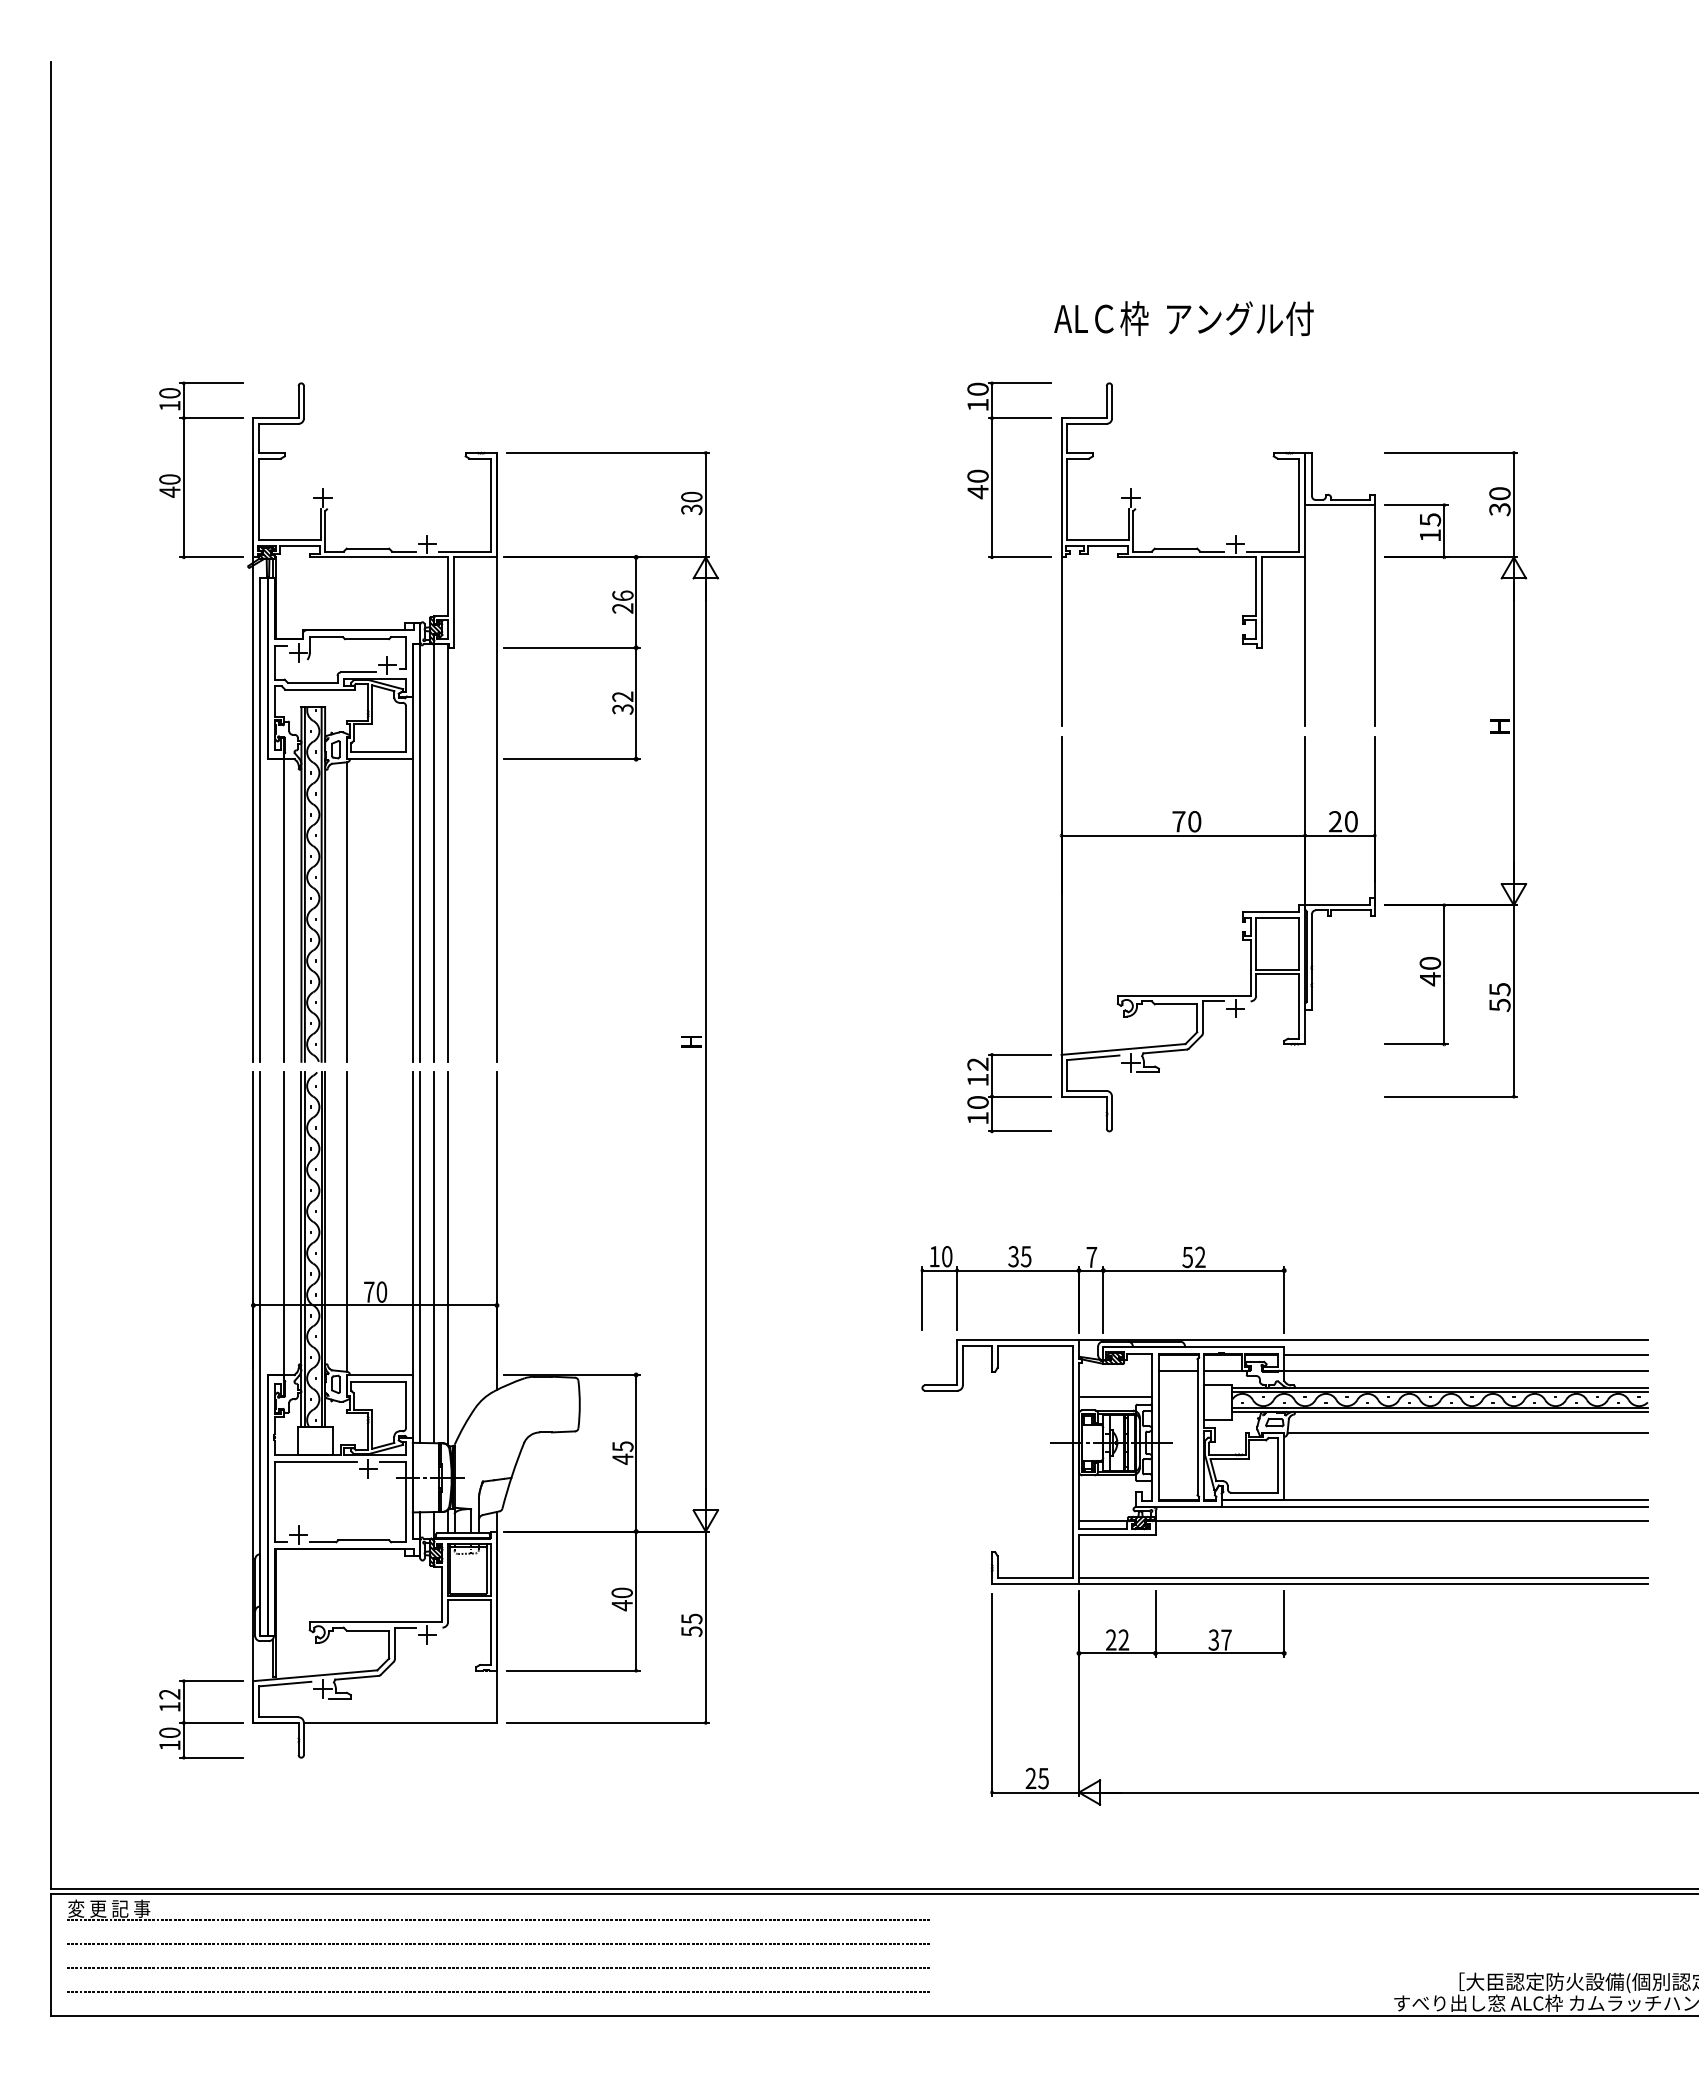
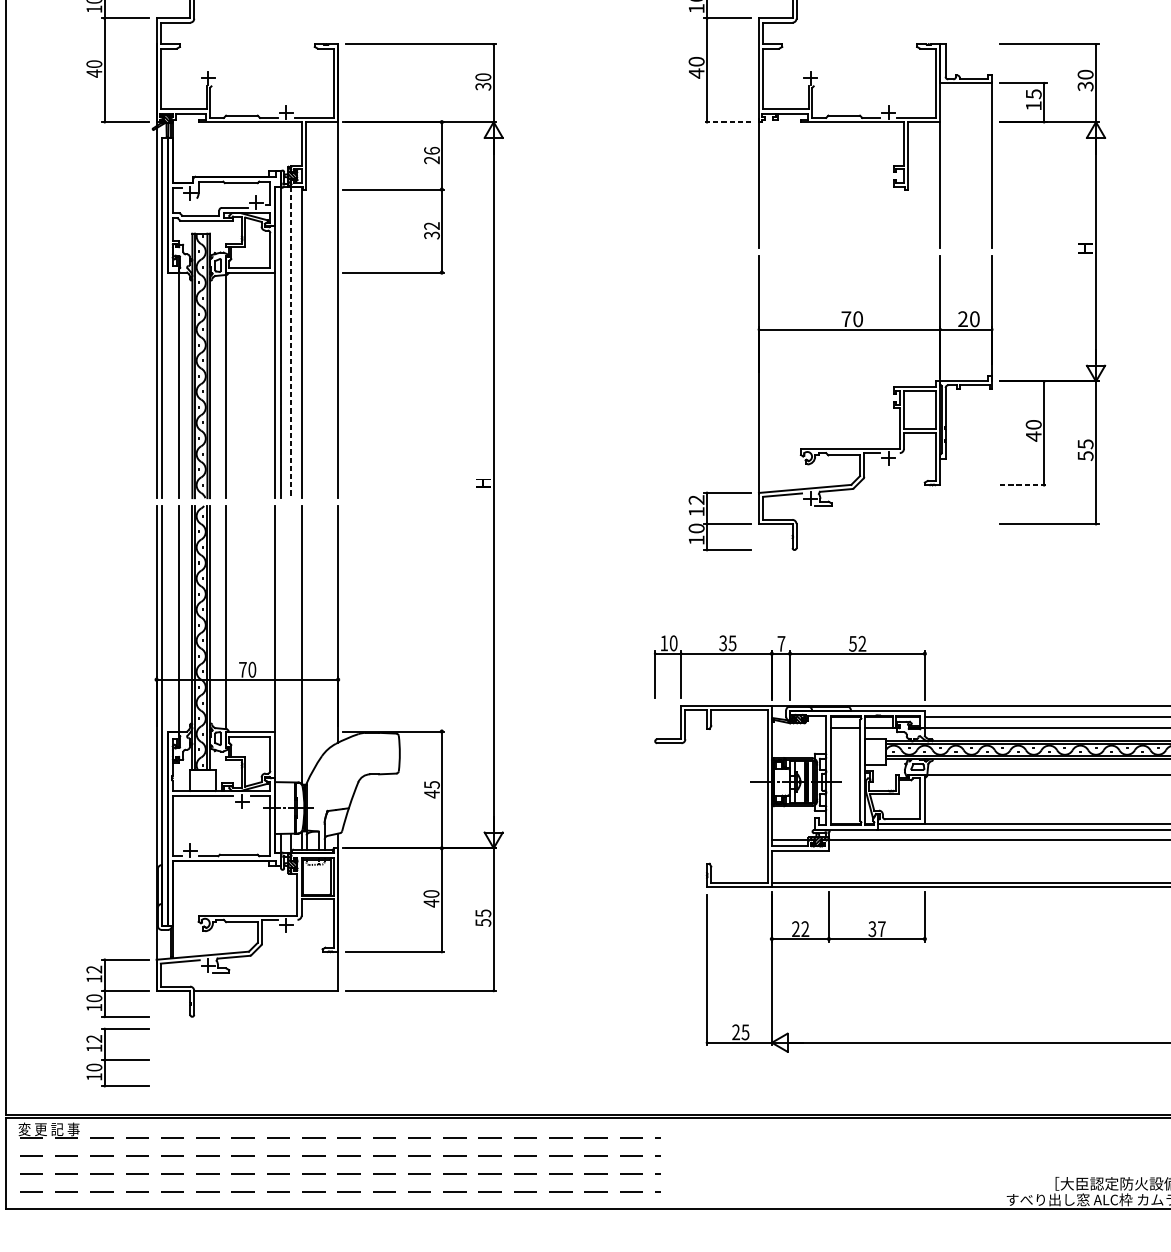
line: (1019, 557) -> (727, 122), solid -> dashed
line: (434, 853) -> (291, 342), solid -> dashed
line: (1416, 1044) -> (1023, 485), solid -> dashed
line: (420, 1257) -> (281, 643), removed
line: (434, 1257) -> (291, 643), removed
line: (1116, 1396) -> (799, 747), removed
part: (201, 1812) -> (117, 1057), added

